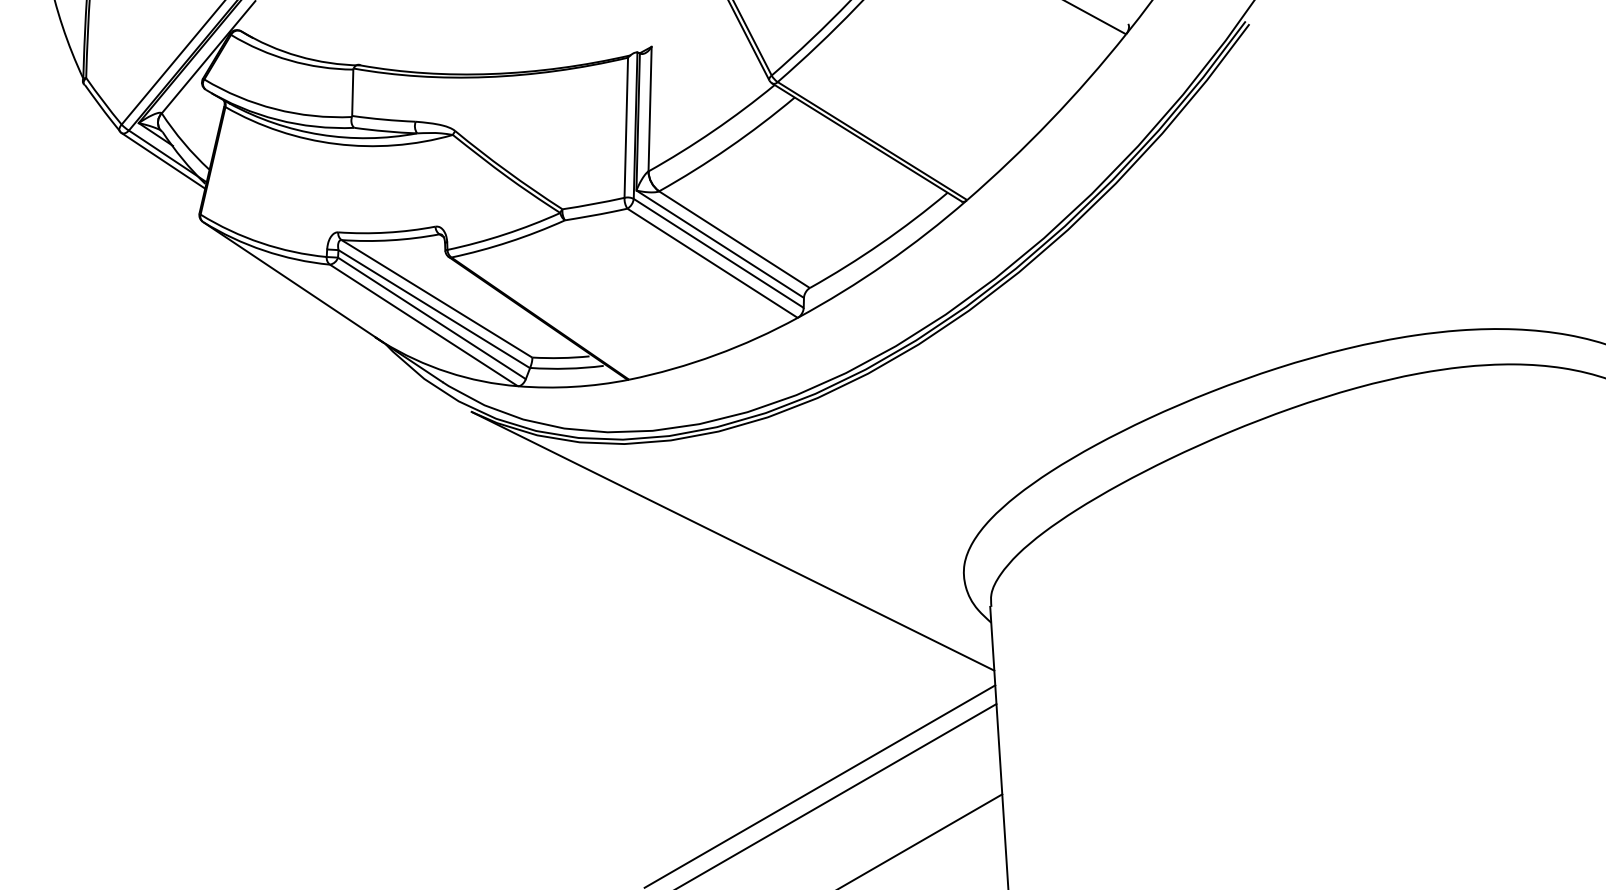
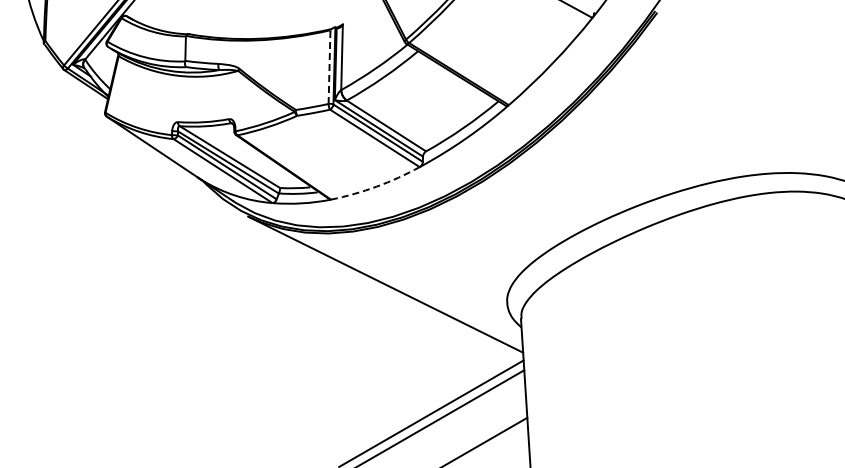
line: (626, 128) -> (329, 67), solid -> dashed
arc: (715, 354) -> (376, 186), solid -> dashed

